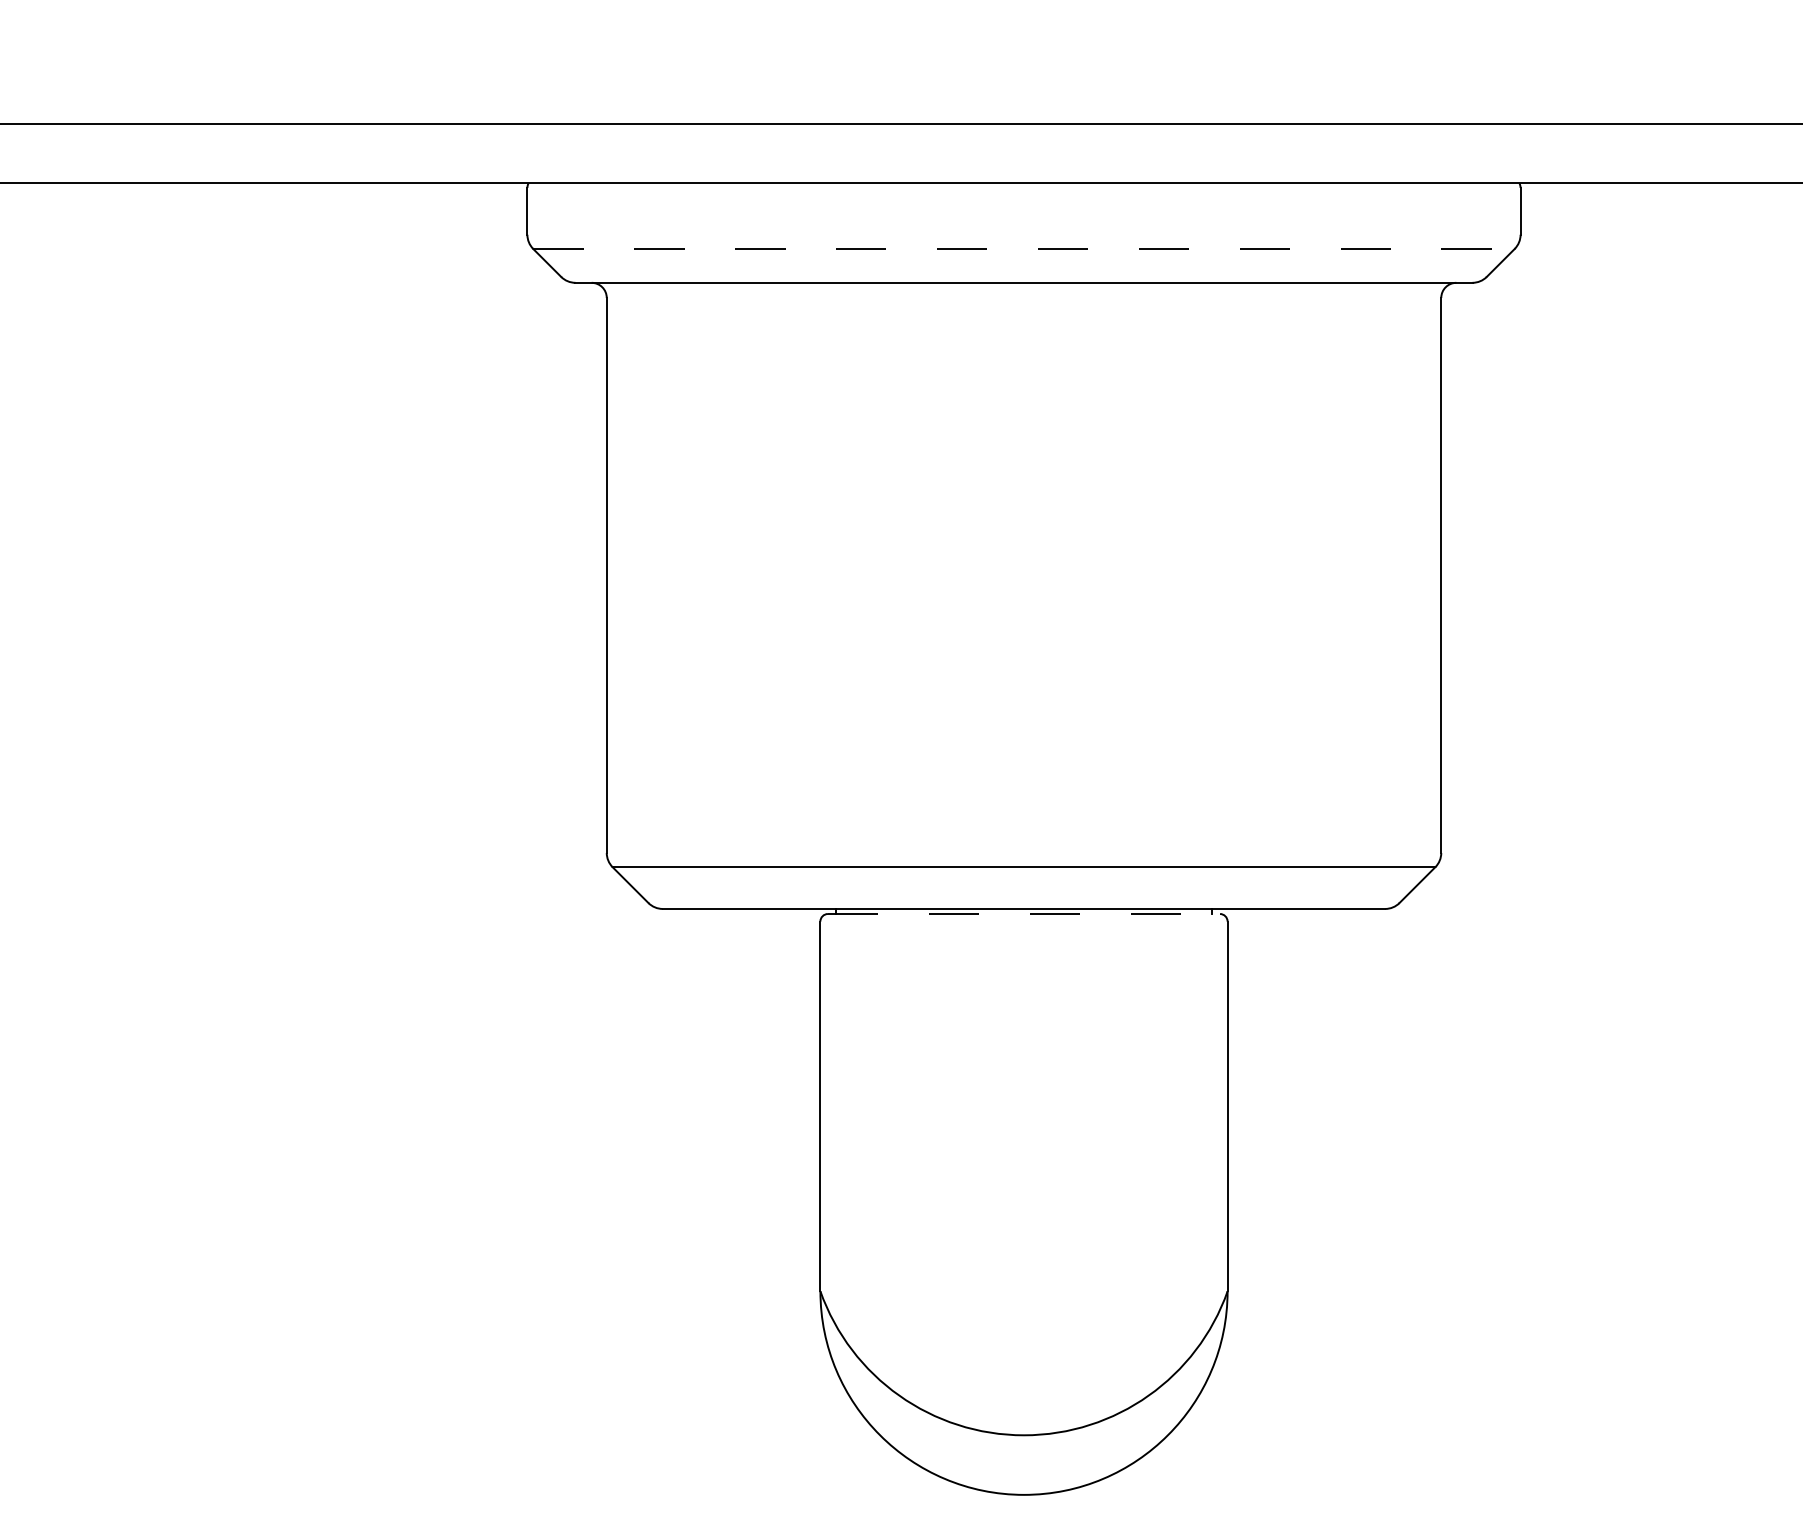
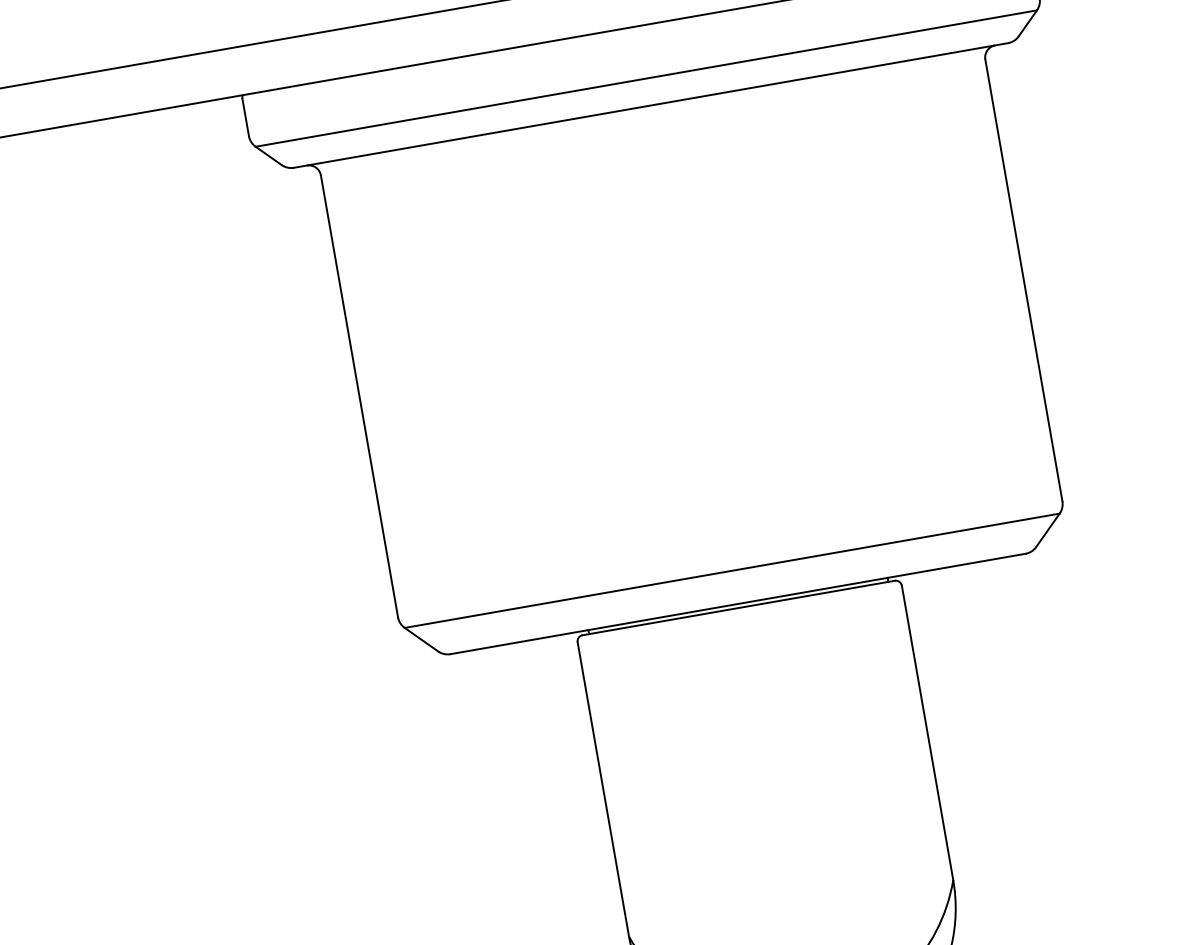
line: (1024, 249) -> (646, 78), dashed -> solid
line: (1024, 914) -> (739, 608), dashed -> solid

